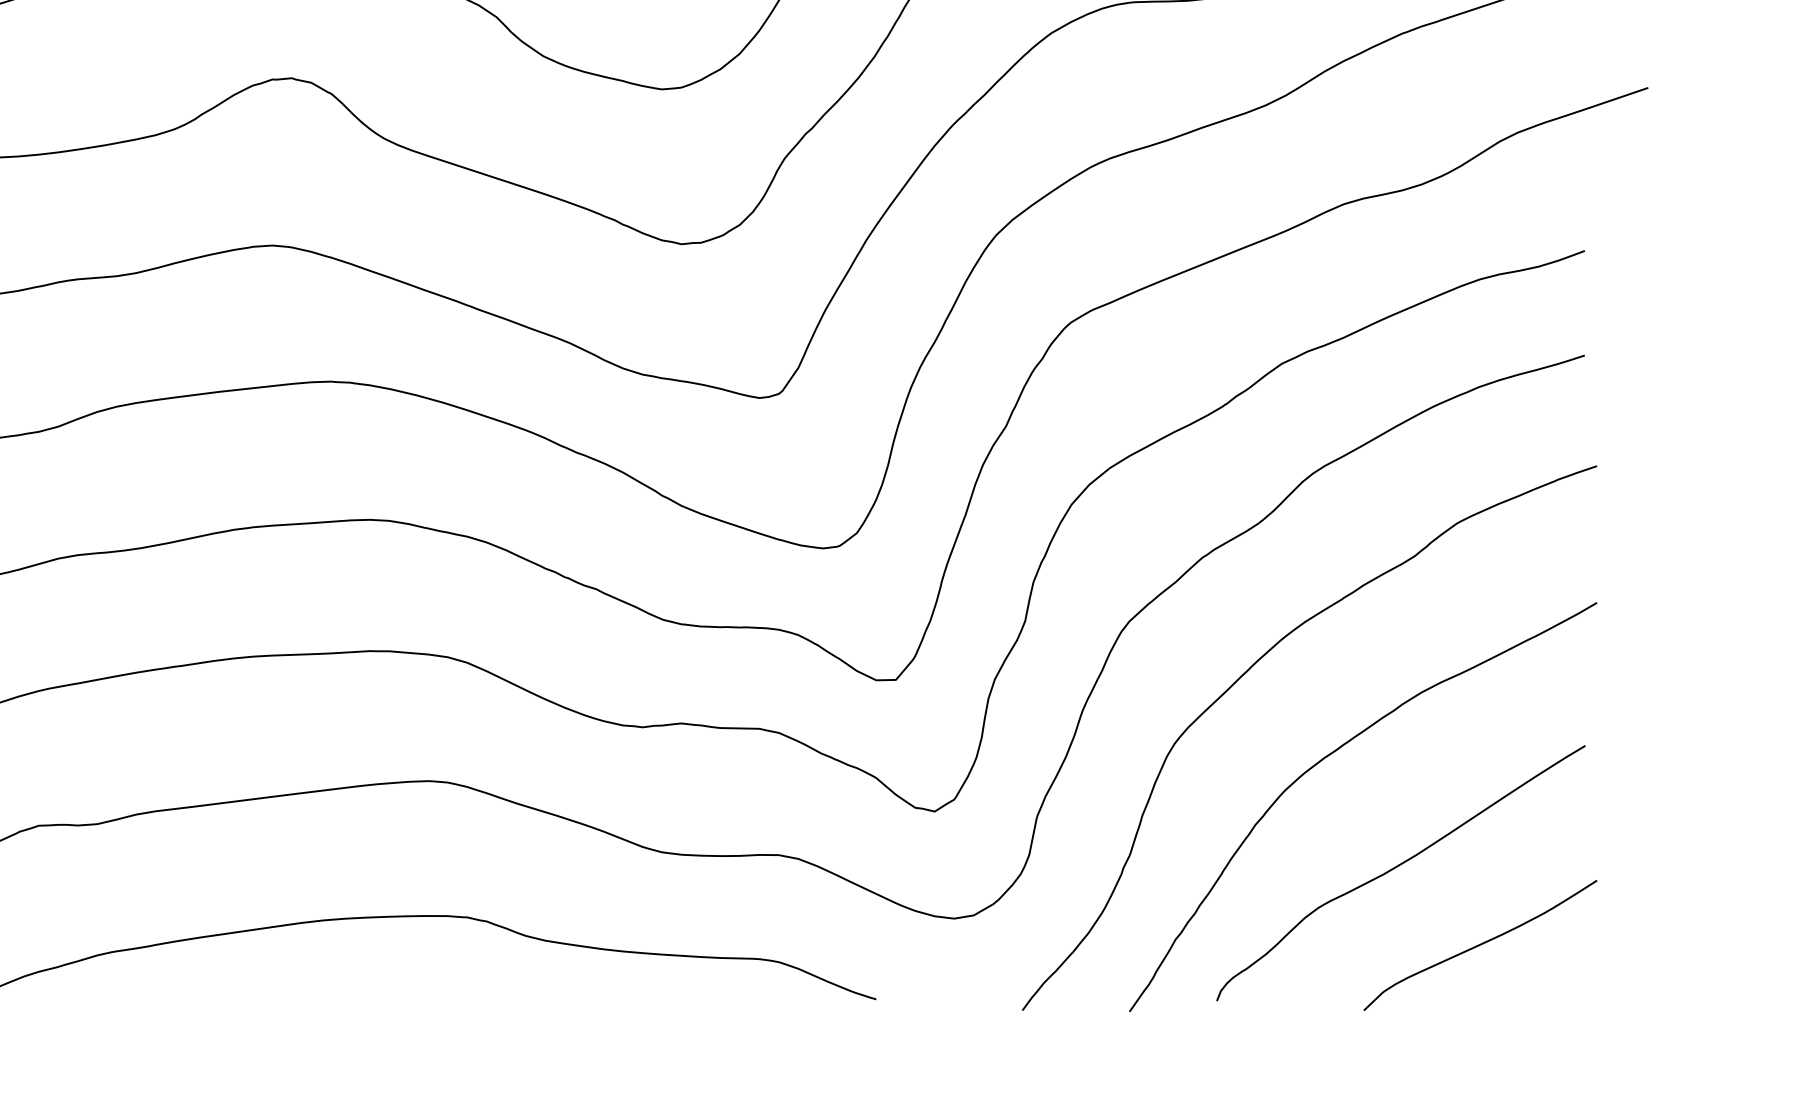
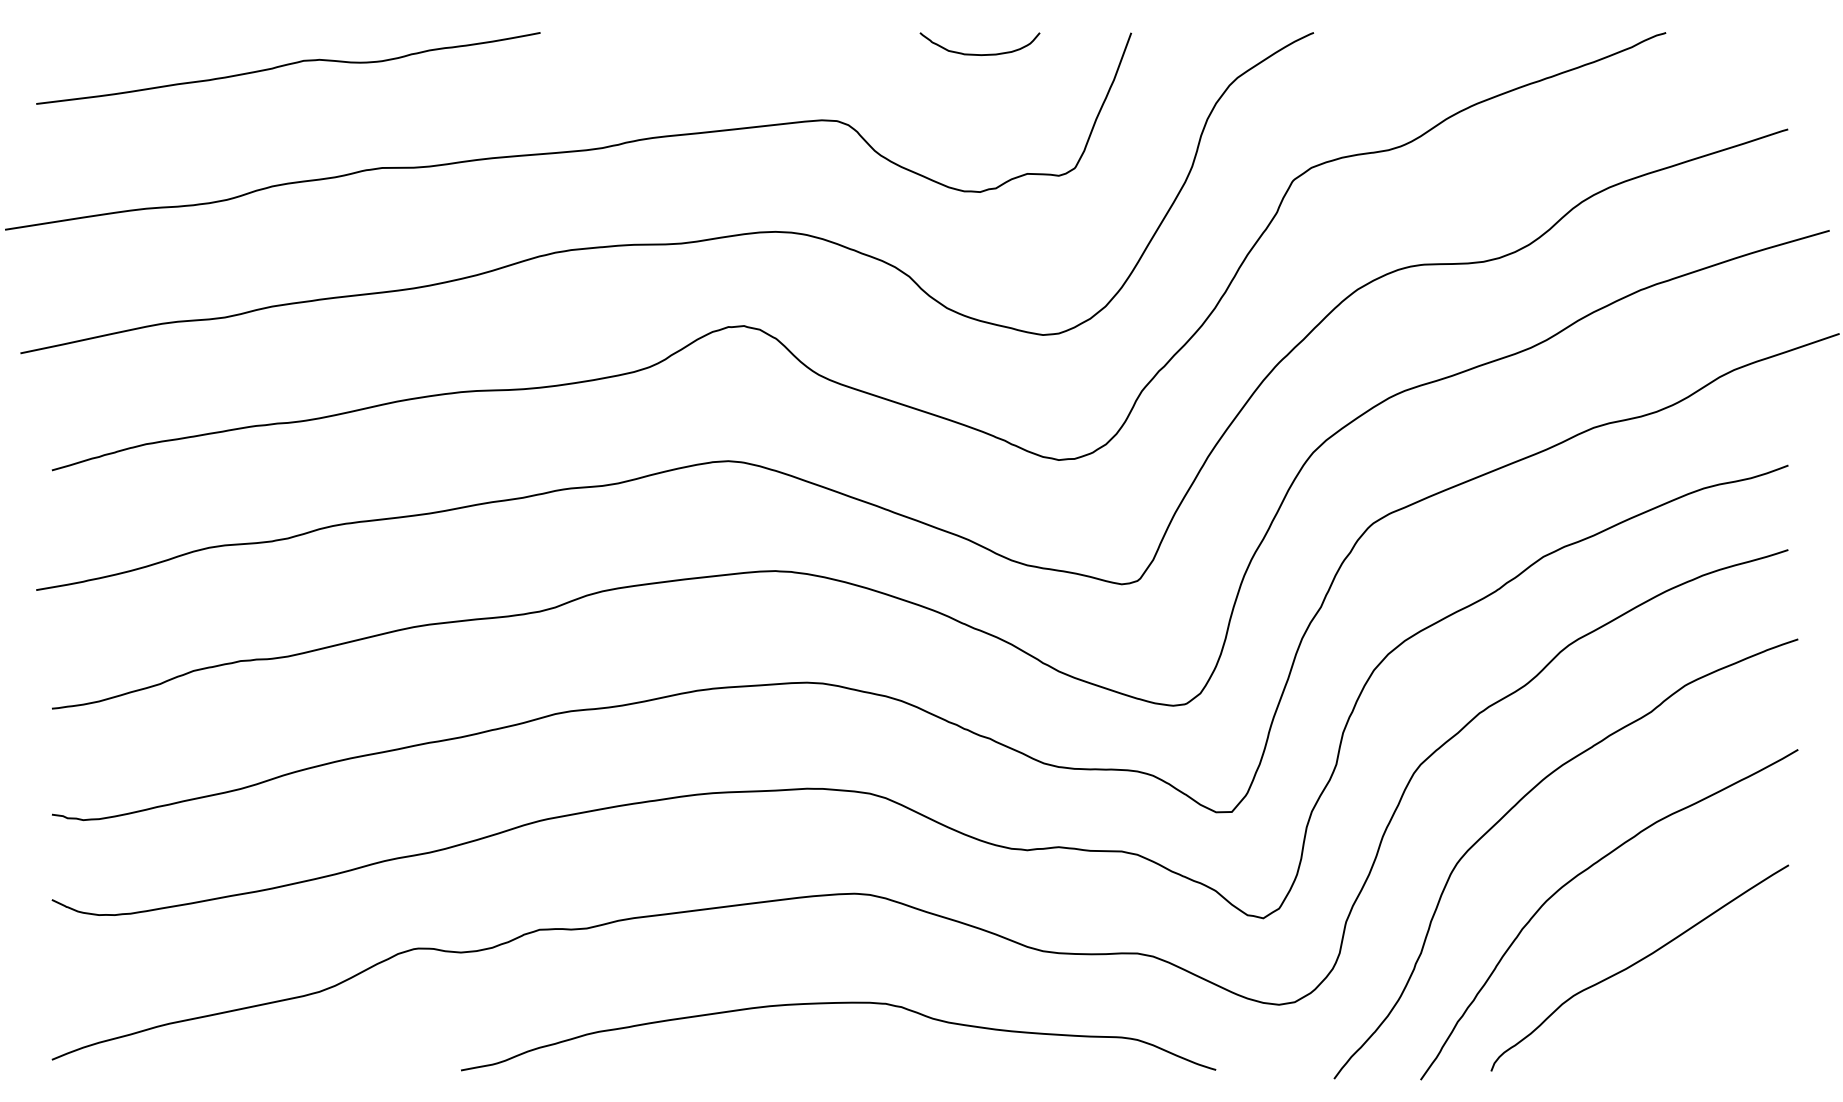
curve: (1479, 945) -> (1703, 1026), removed

